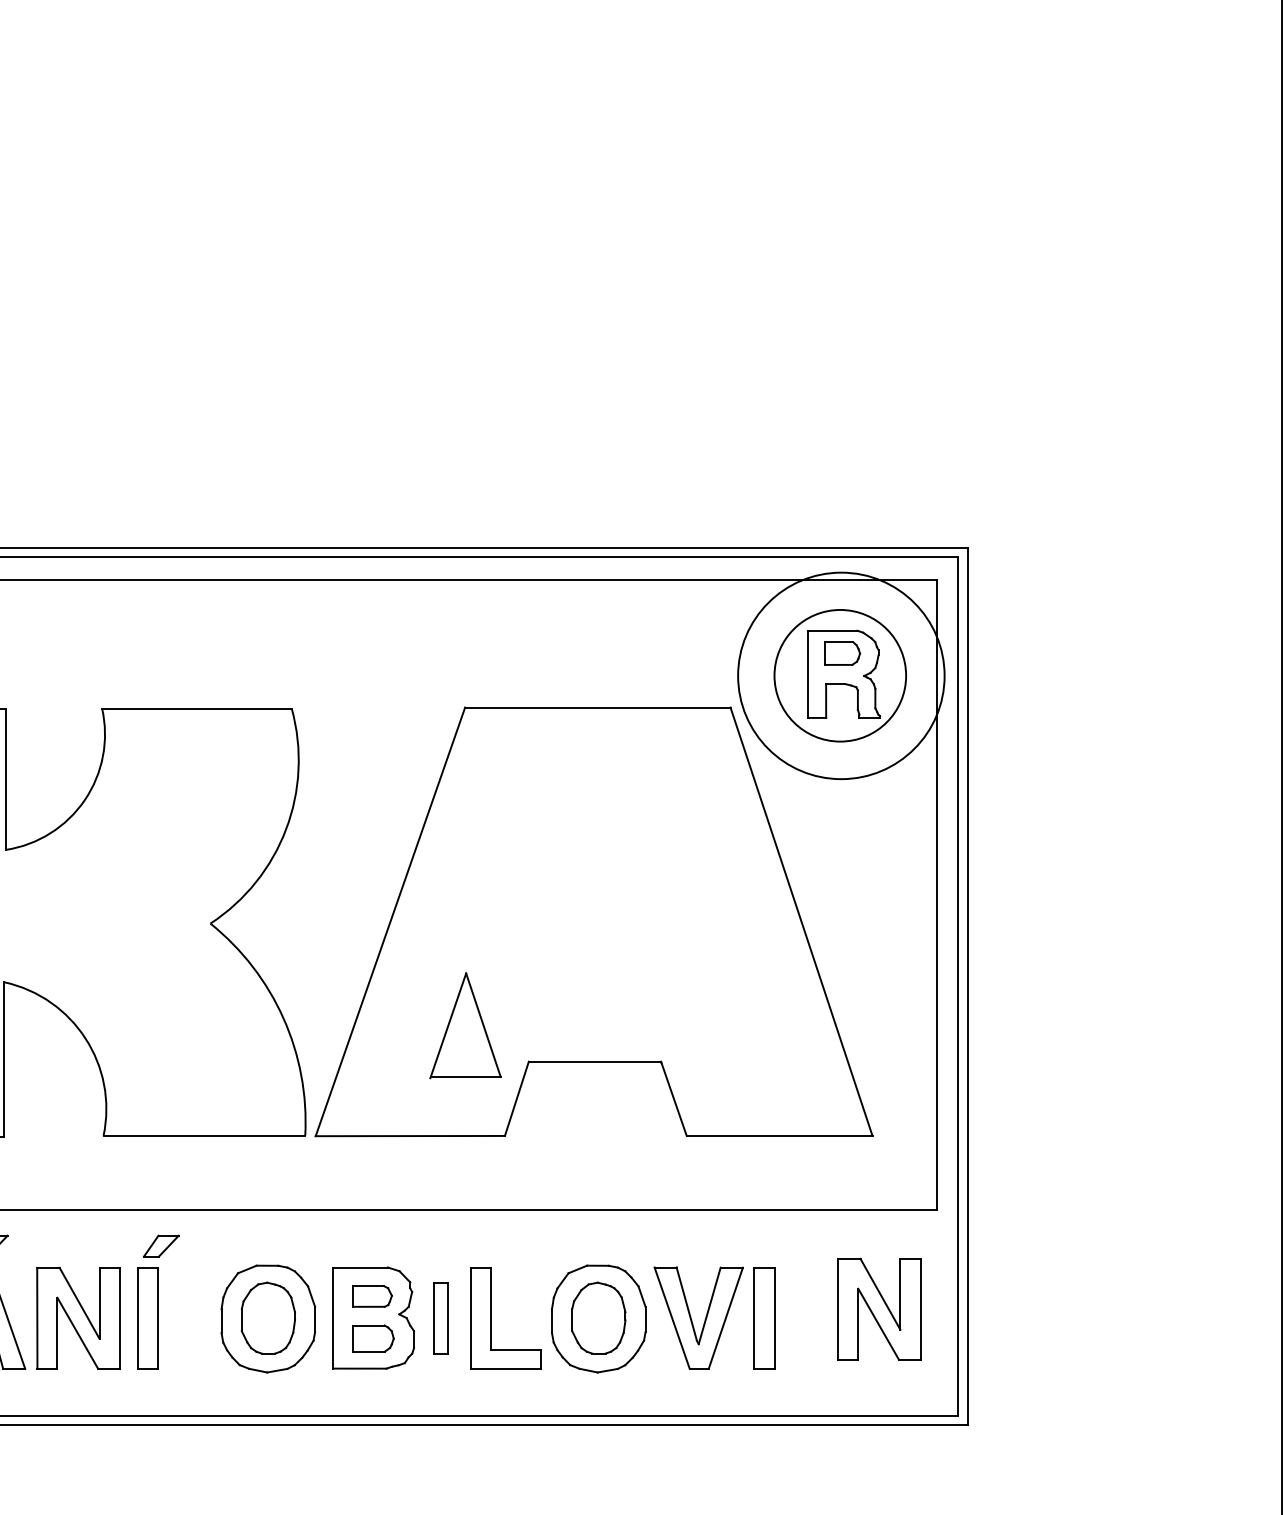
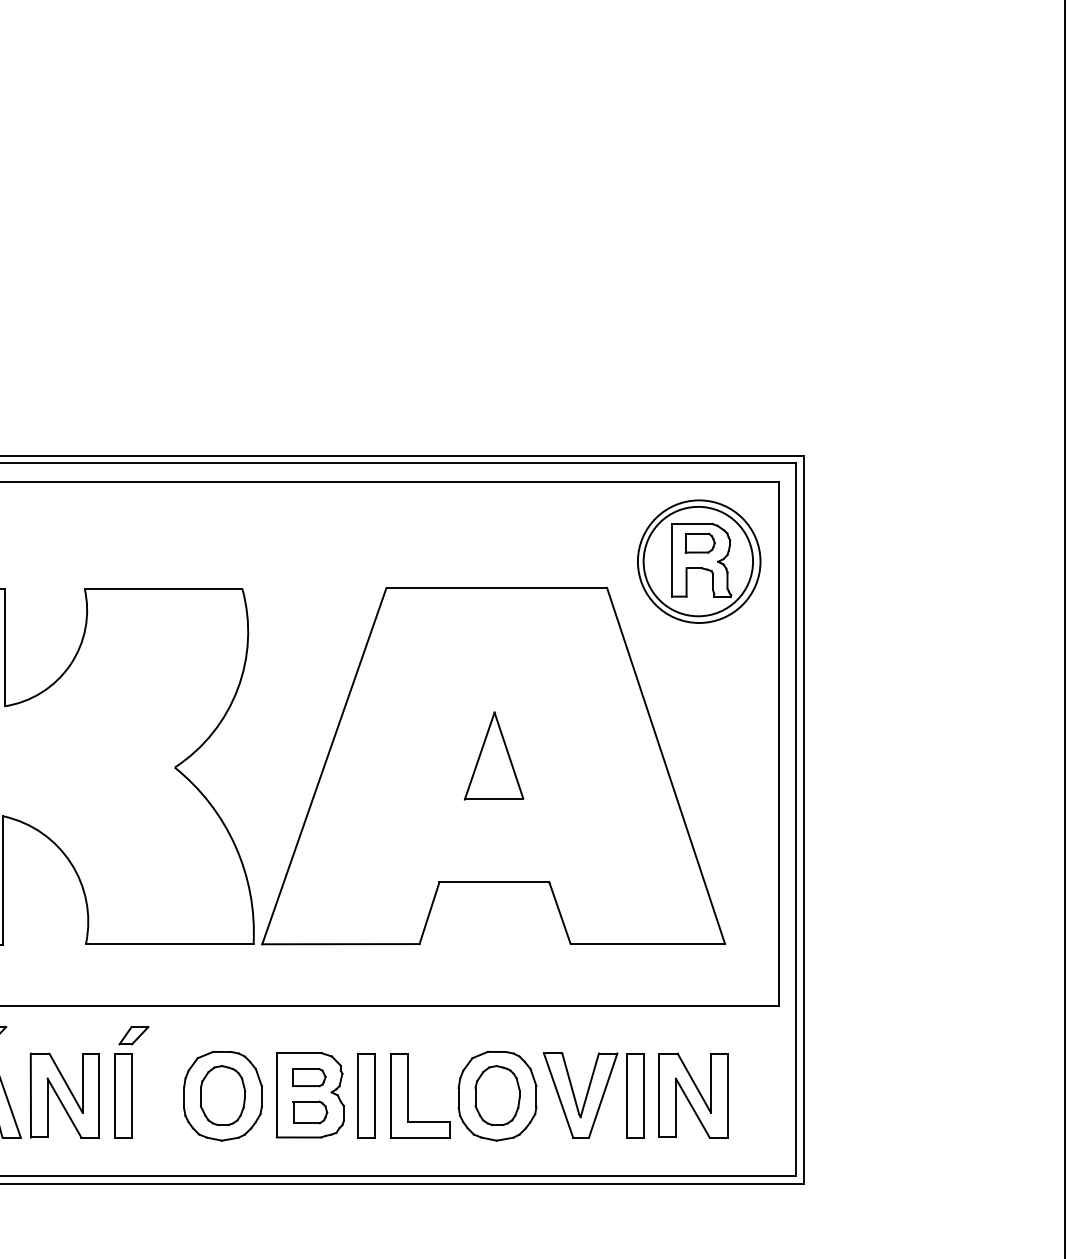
circle: (841, 675) -> (699, 561), size x0.71
part: (465, 1025) -> (494, 755), moved
part: (879, 1308) -> (693, 1094), moved
part: (440, 1318) -> (366, 1095), size x1.43

